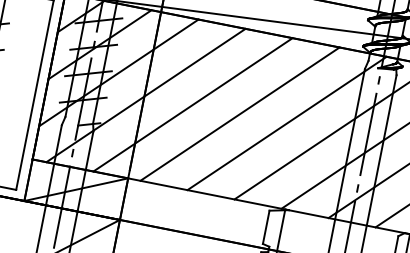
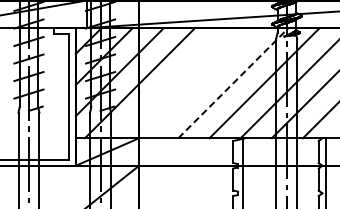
line: (193, 105) -> (171, 83), removed
line: (240, 114) -> (202, 83), removed
line: (287, 123) -> (233, 83), solid -> dashed

